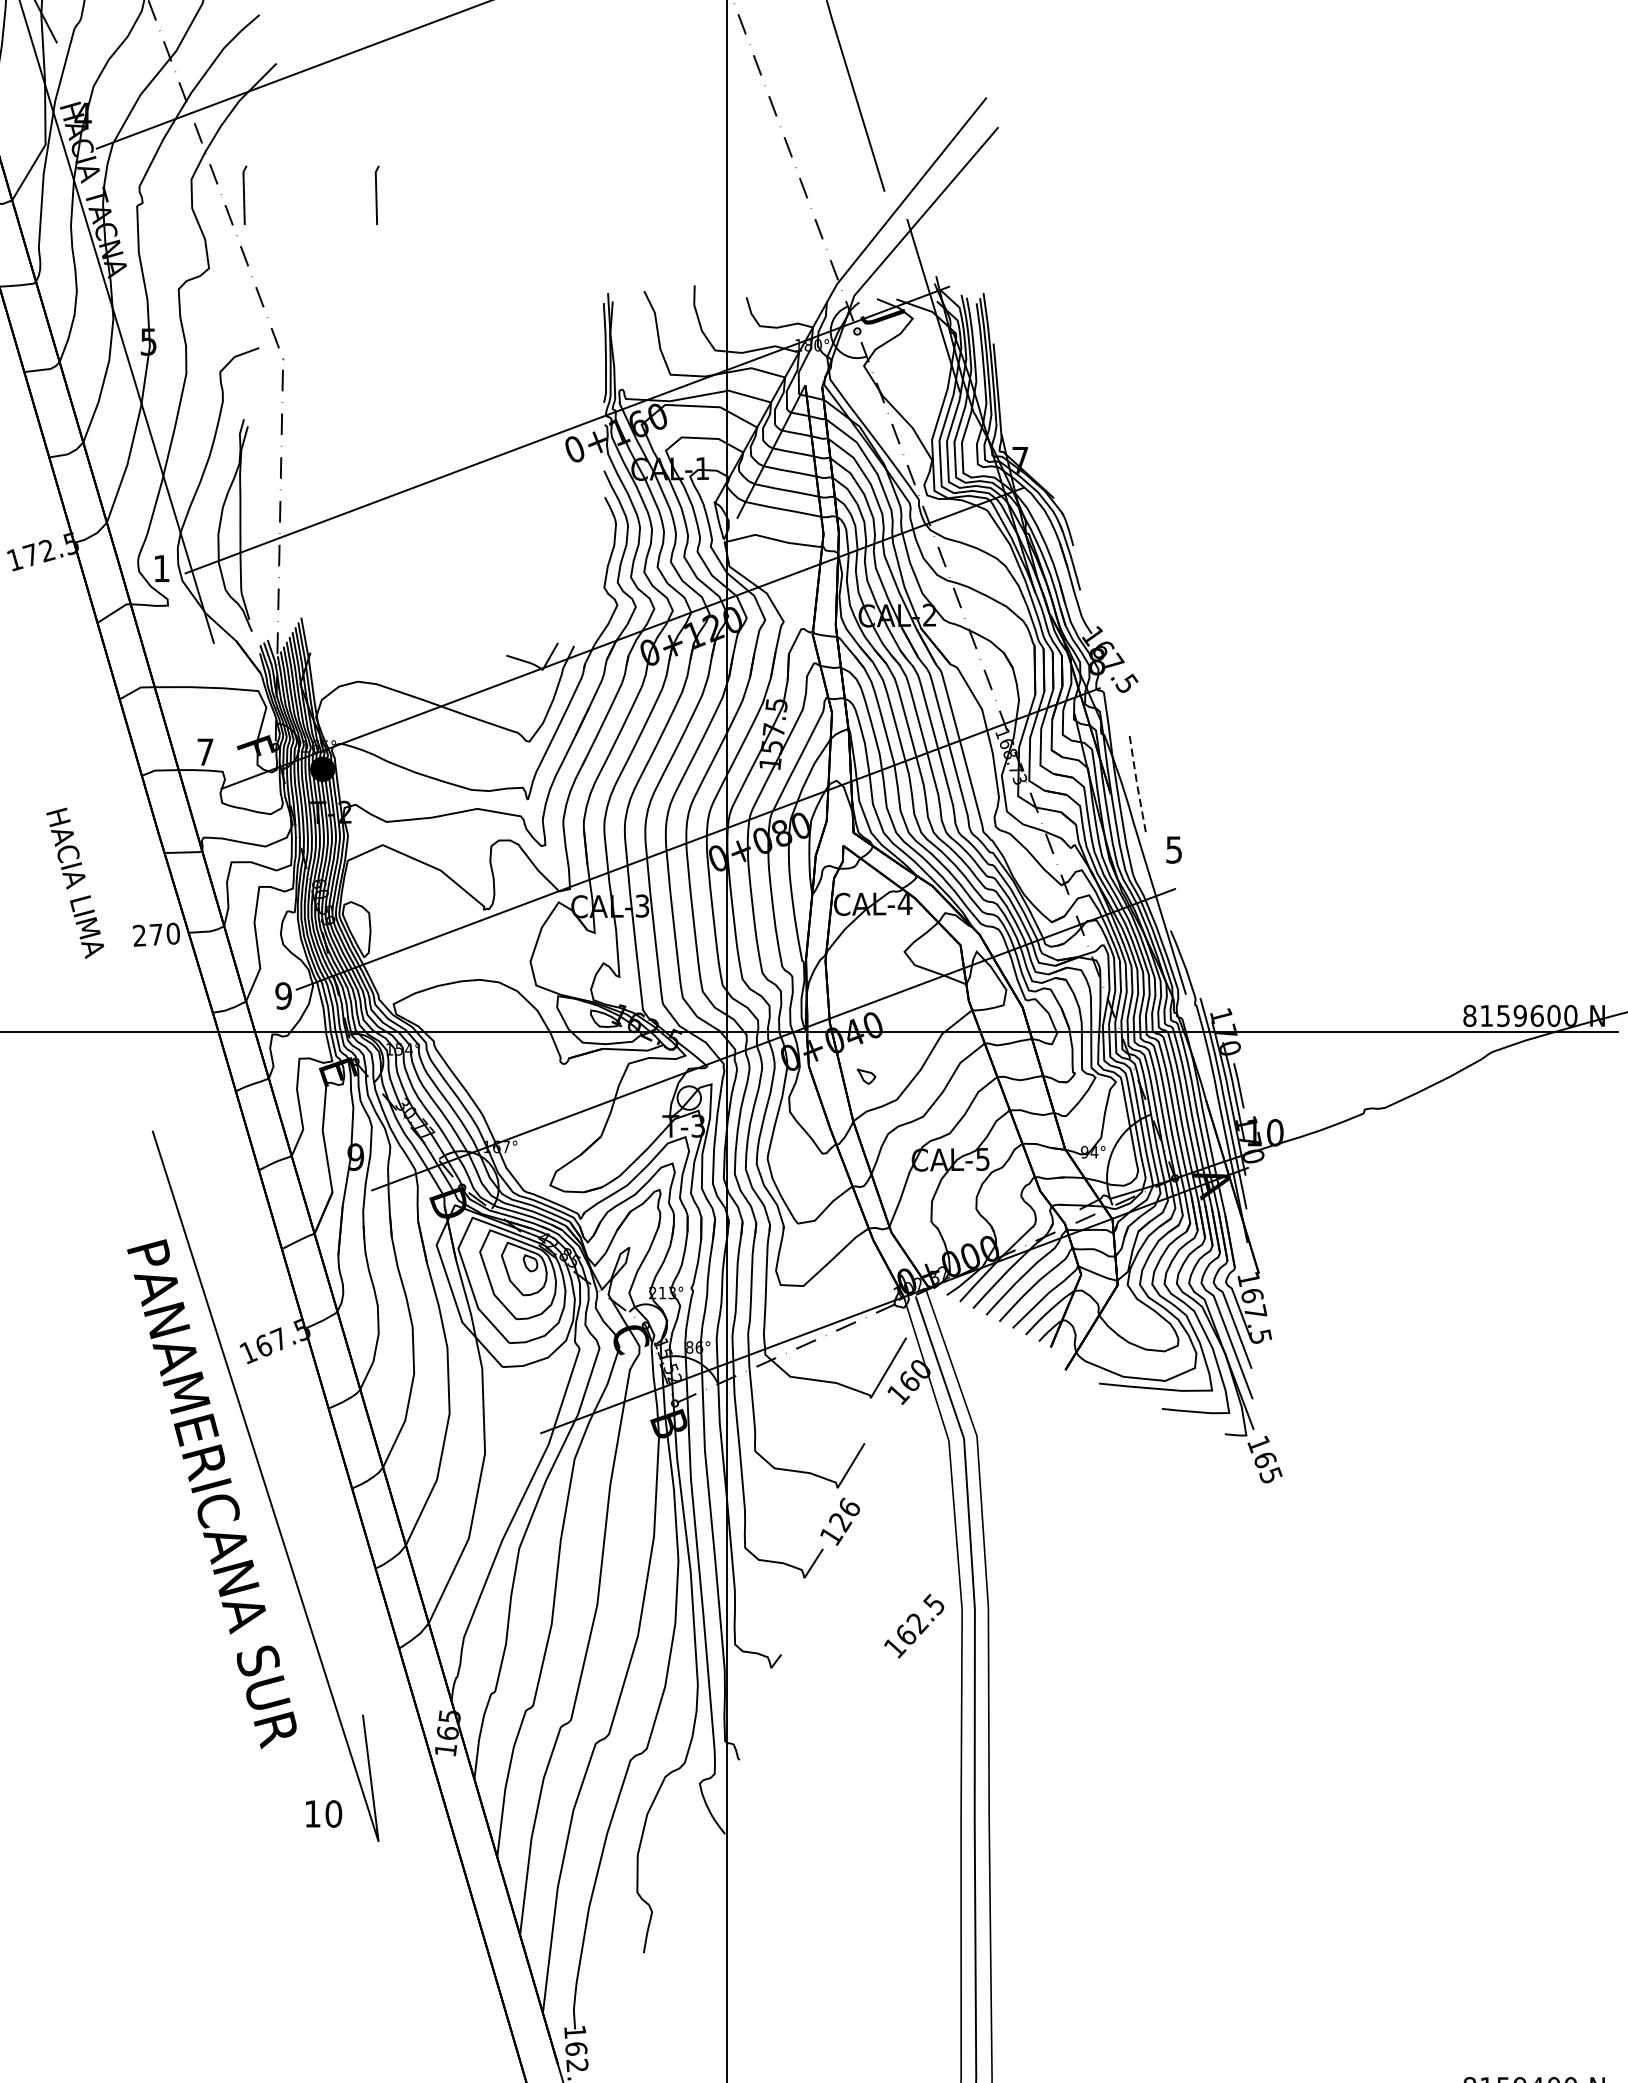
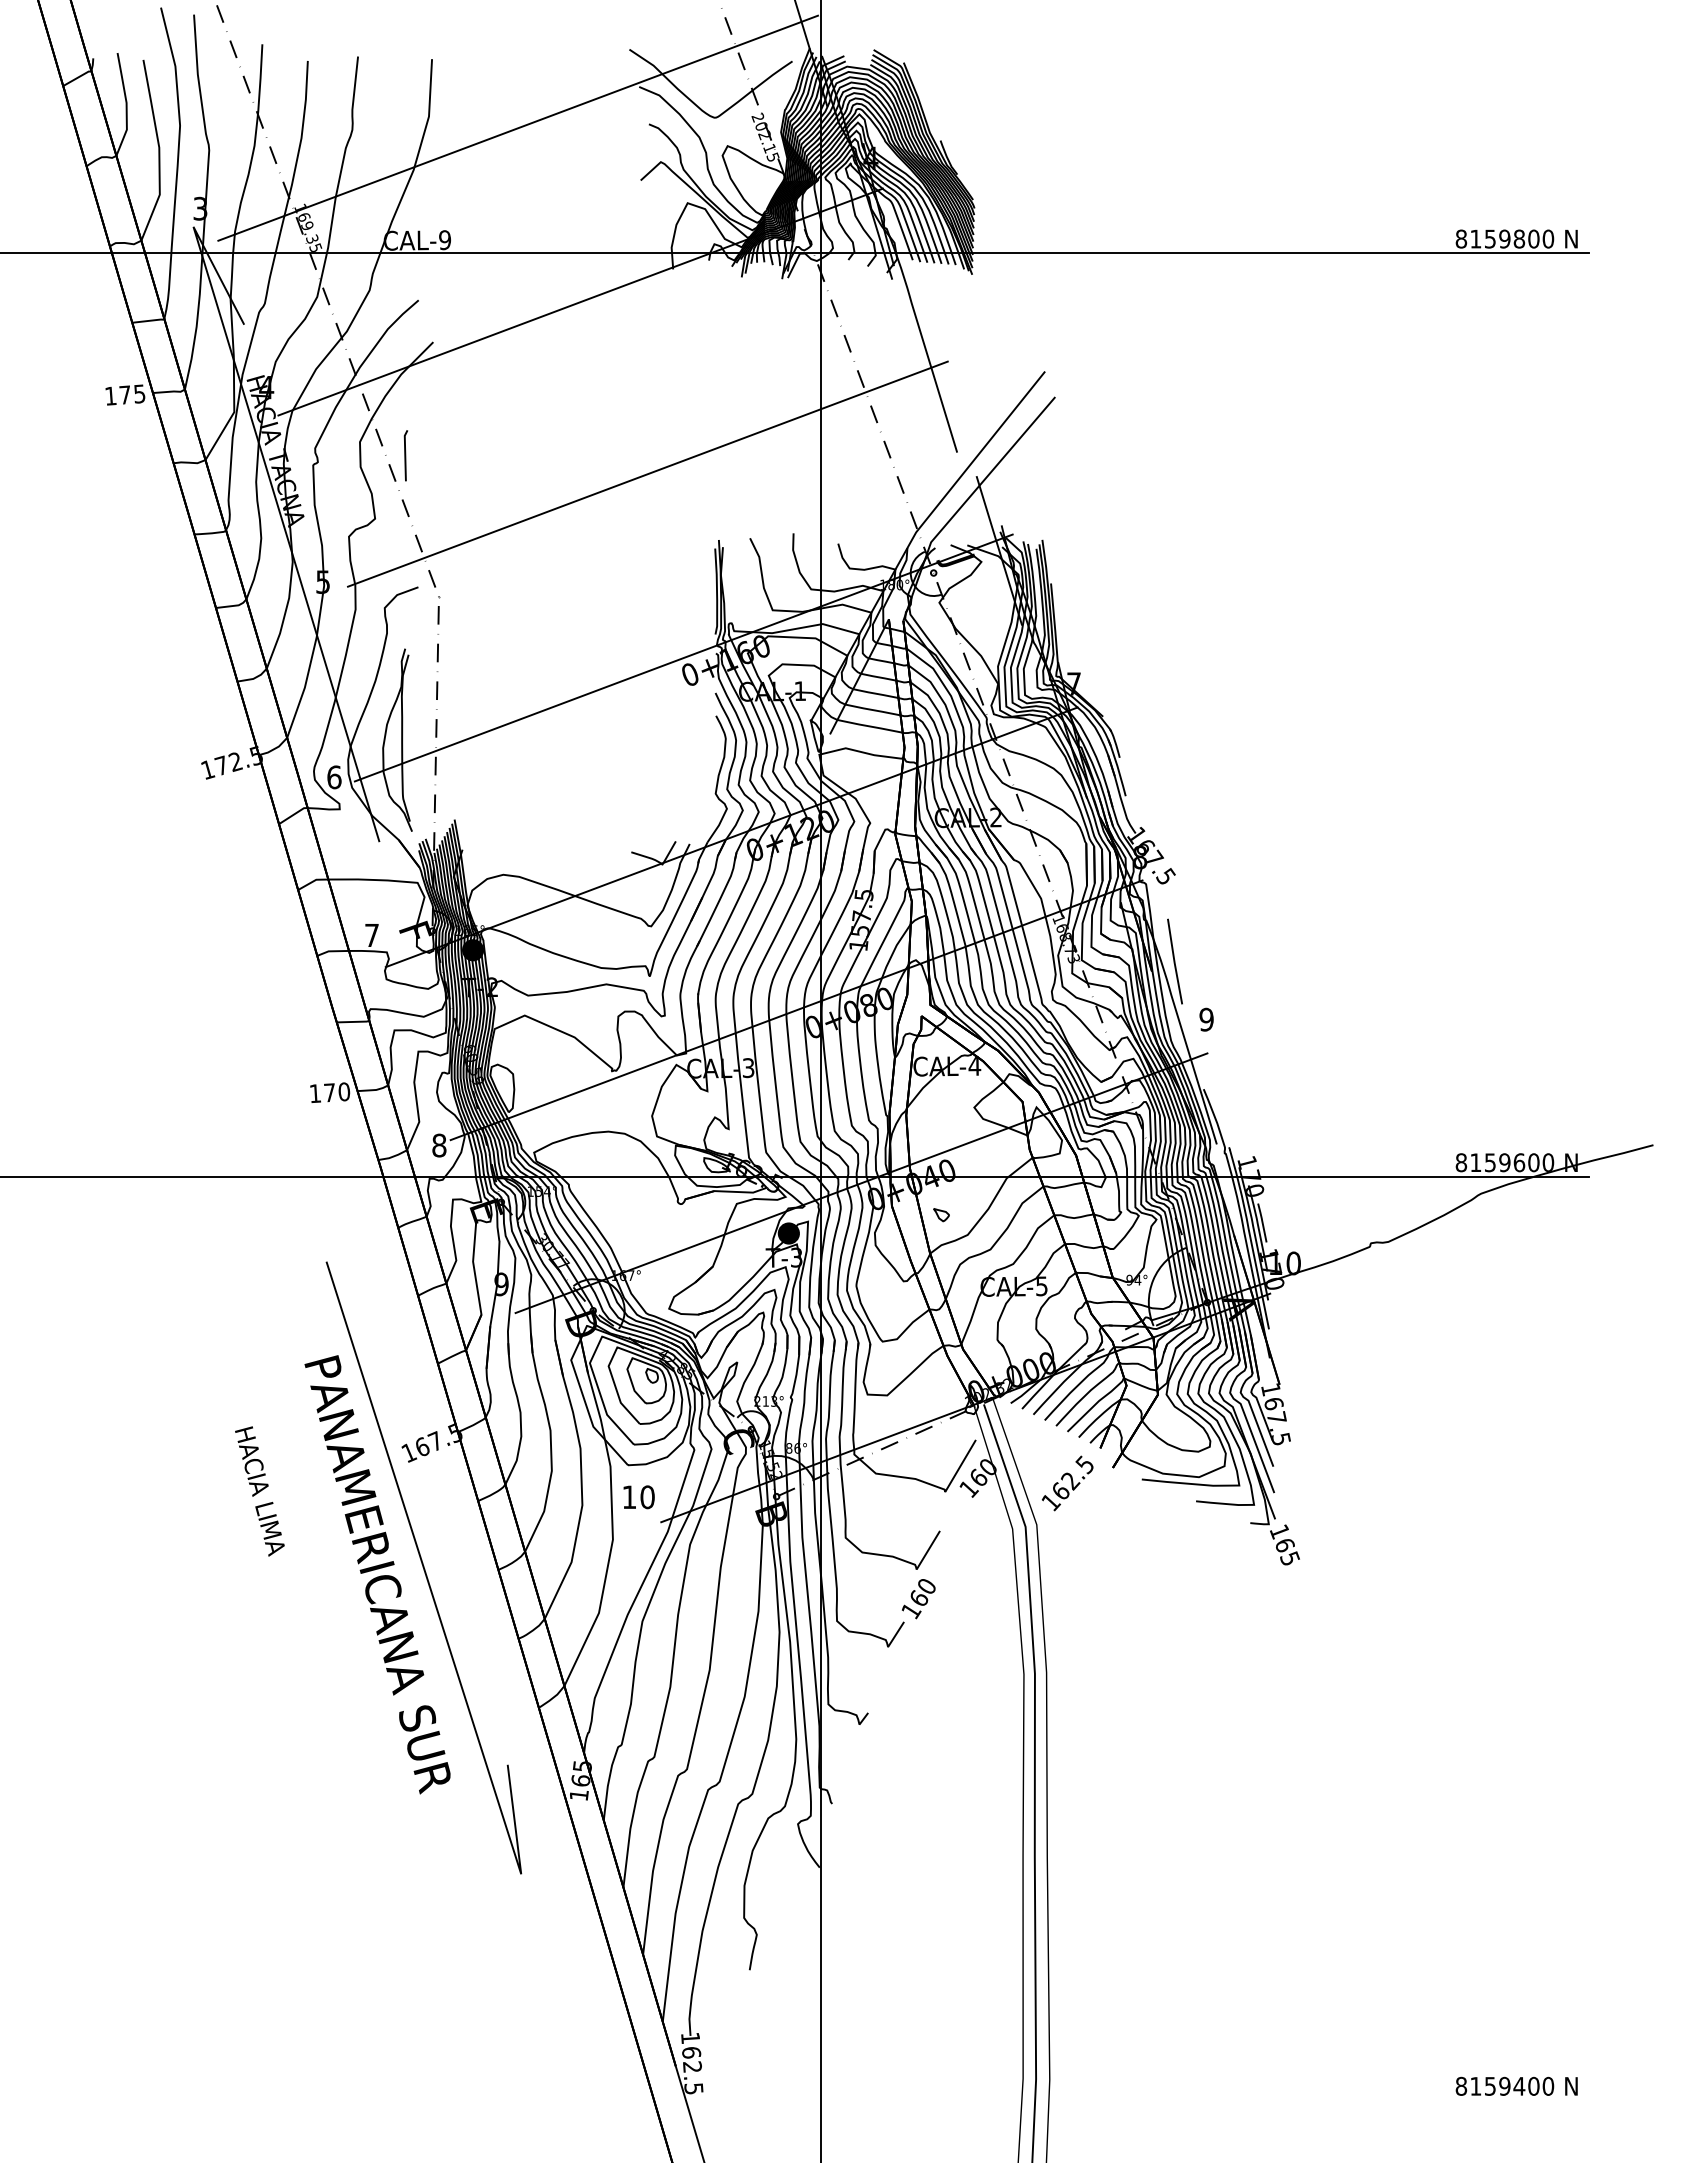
line: (376, 195) -> (519, 455), removed
line: (525, 215) -> (647, 473), added
text: (161, 568) -> (334, 777), 1 -> 6
line: (1136, 783) -> (1174, 962), dashed -> solid
text: (1174, 849) -> (1206, 1019), 5 -> 9
text: (74, 883) -> (259, 1491), moved
text: (138, 935) -> (314, 1093), 270 -> 170
text: (283, 995) -> (439, 1145), 9 -> 8
fill: (688, 1098) -> (788, 1233), added
text: (844, 1514) -> (922, 1592), 126 -> 160
text: (914, 1626) -> (1067, 1483), moved
text: (323, 1814) -> (638, 1497), moved

